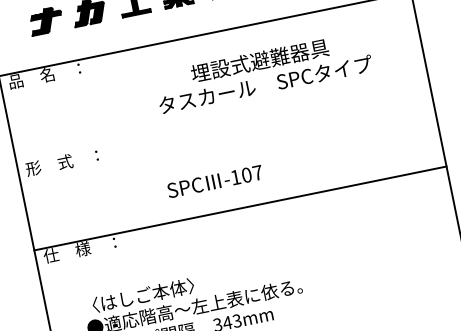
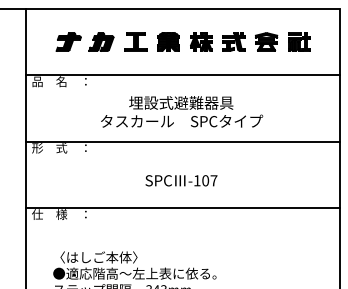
text: (263, 71) -> (182, 111), moved
line: (221, 121) -> (182, 141), added
text: (215, 181) -> (181, 180), moved

